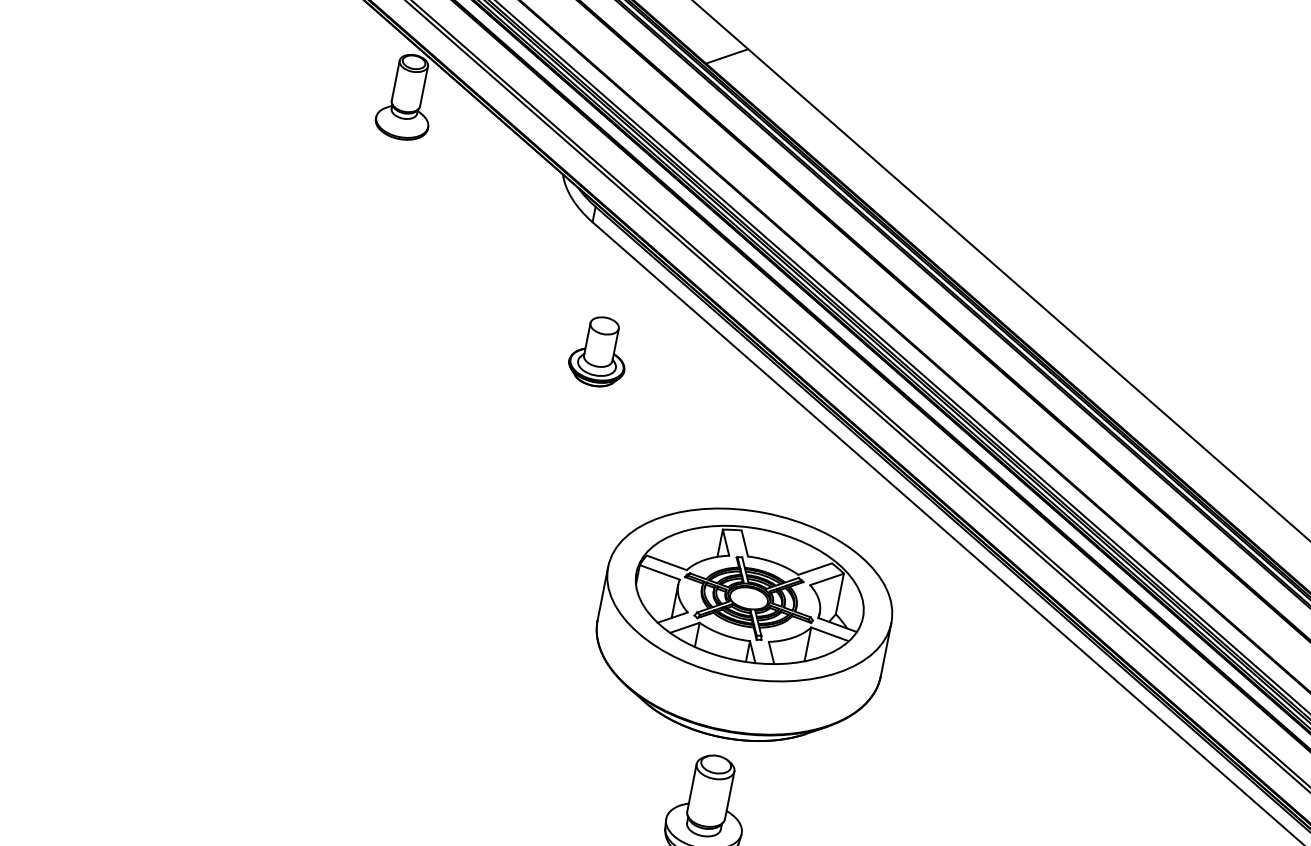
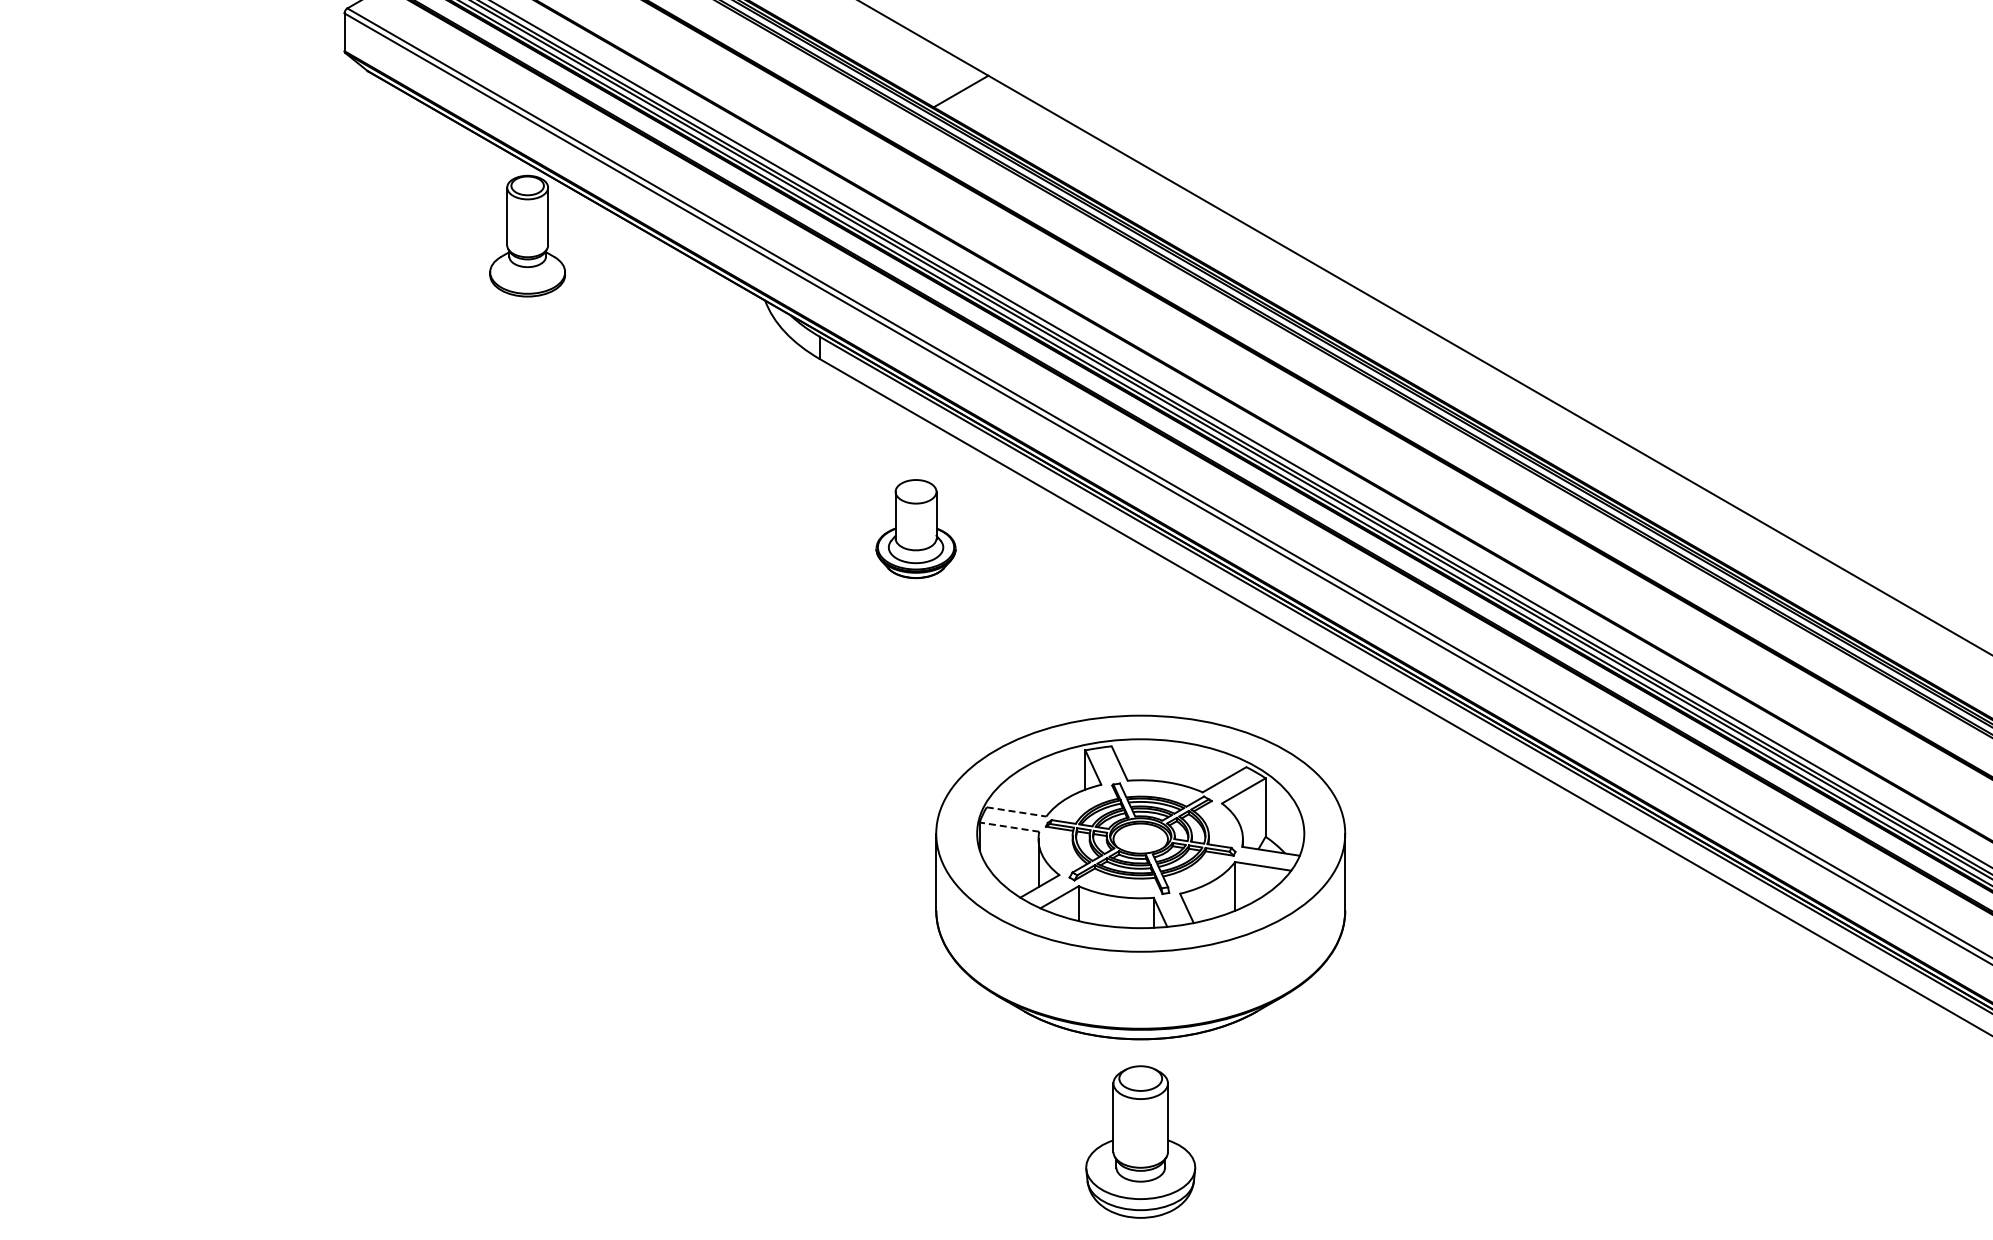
part: (599, 351) -> (915, 529), moved
line: (667, 563) -> (1017, 812), solid -> dashed
line: (659, 572) -> (1009, 827), solid -> dashed

